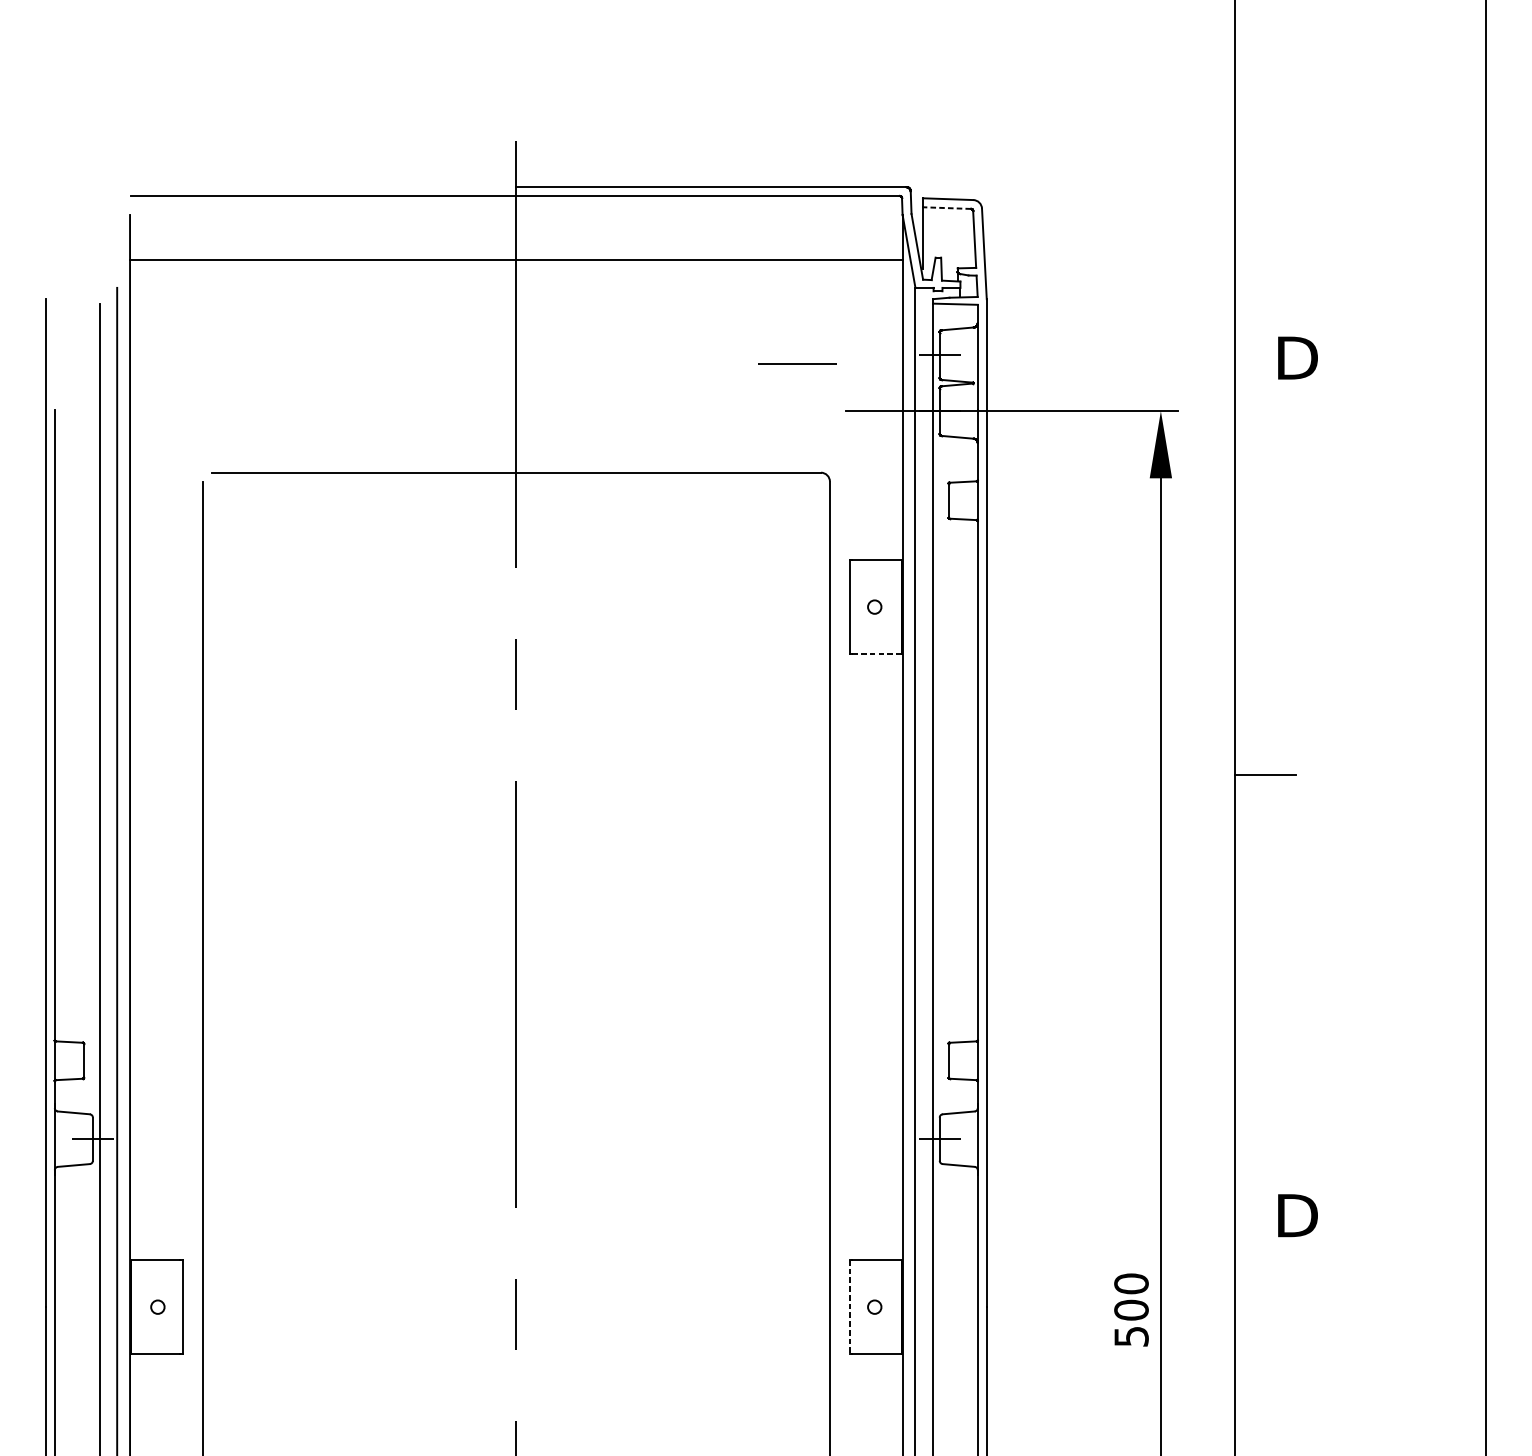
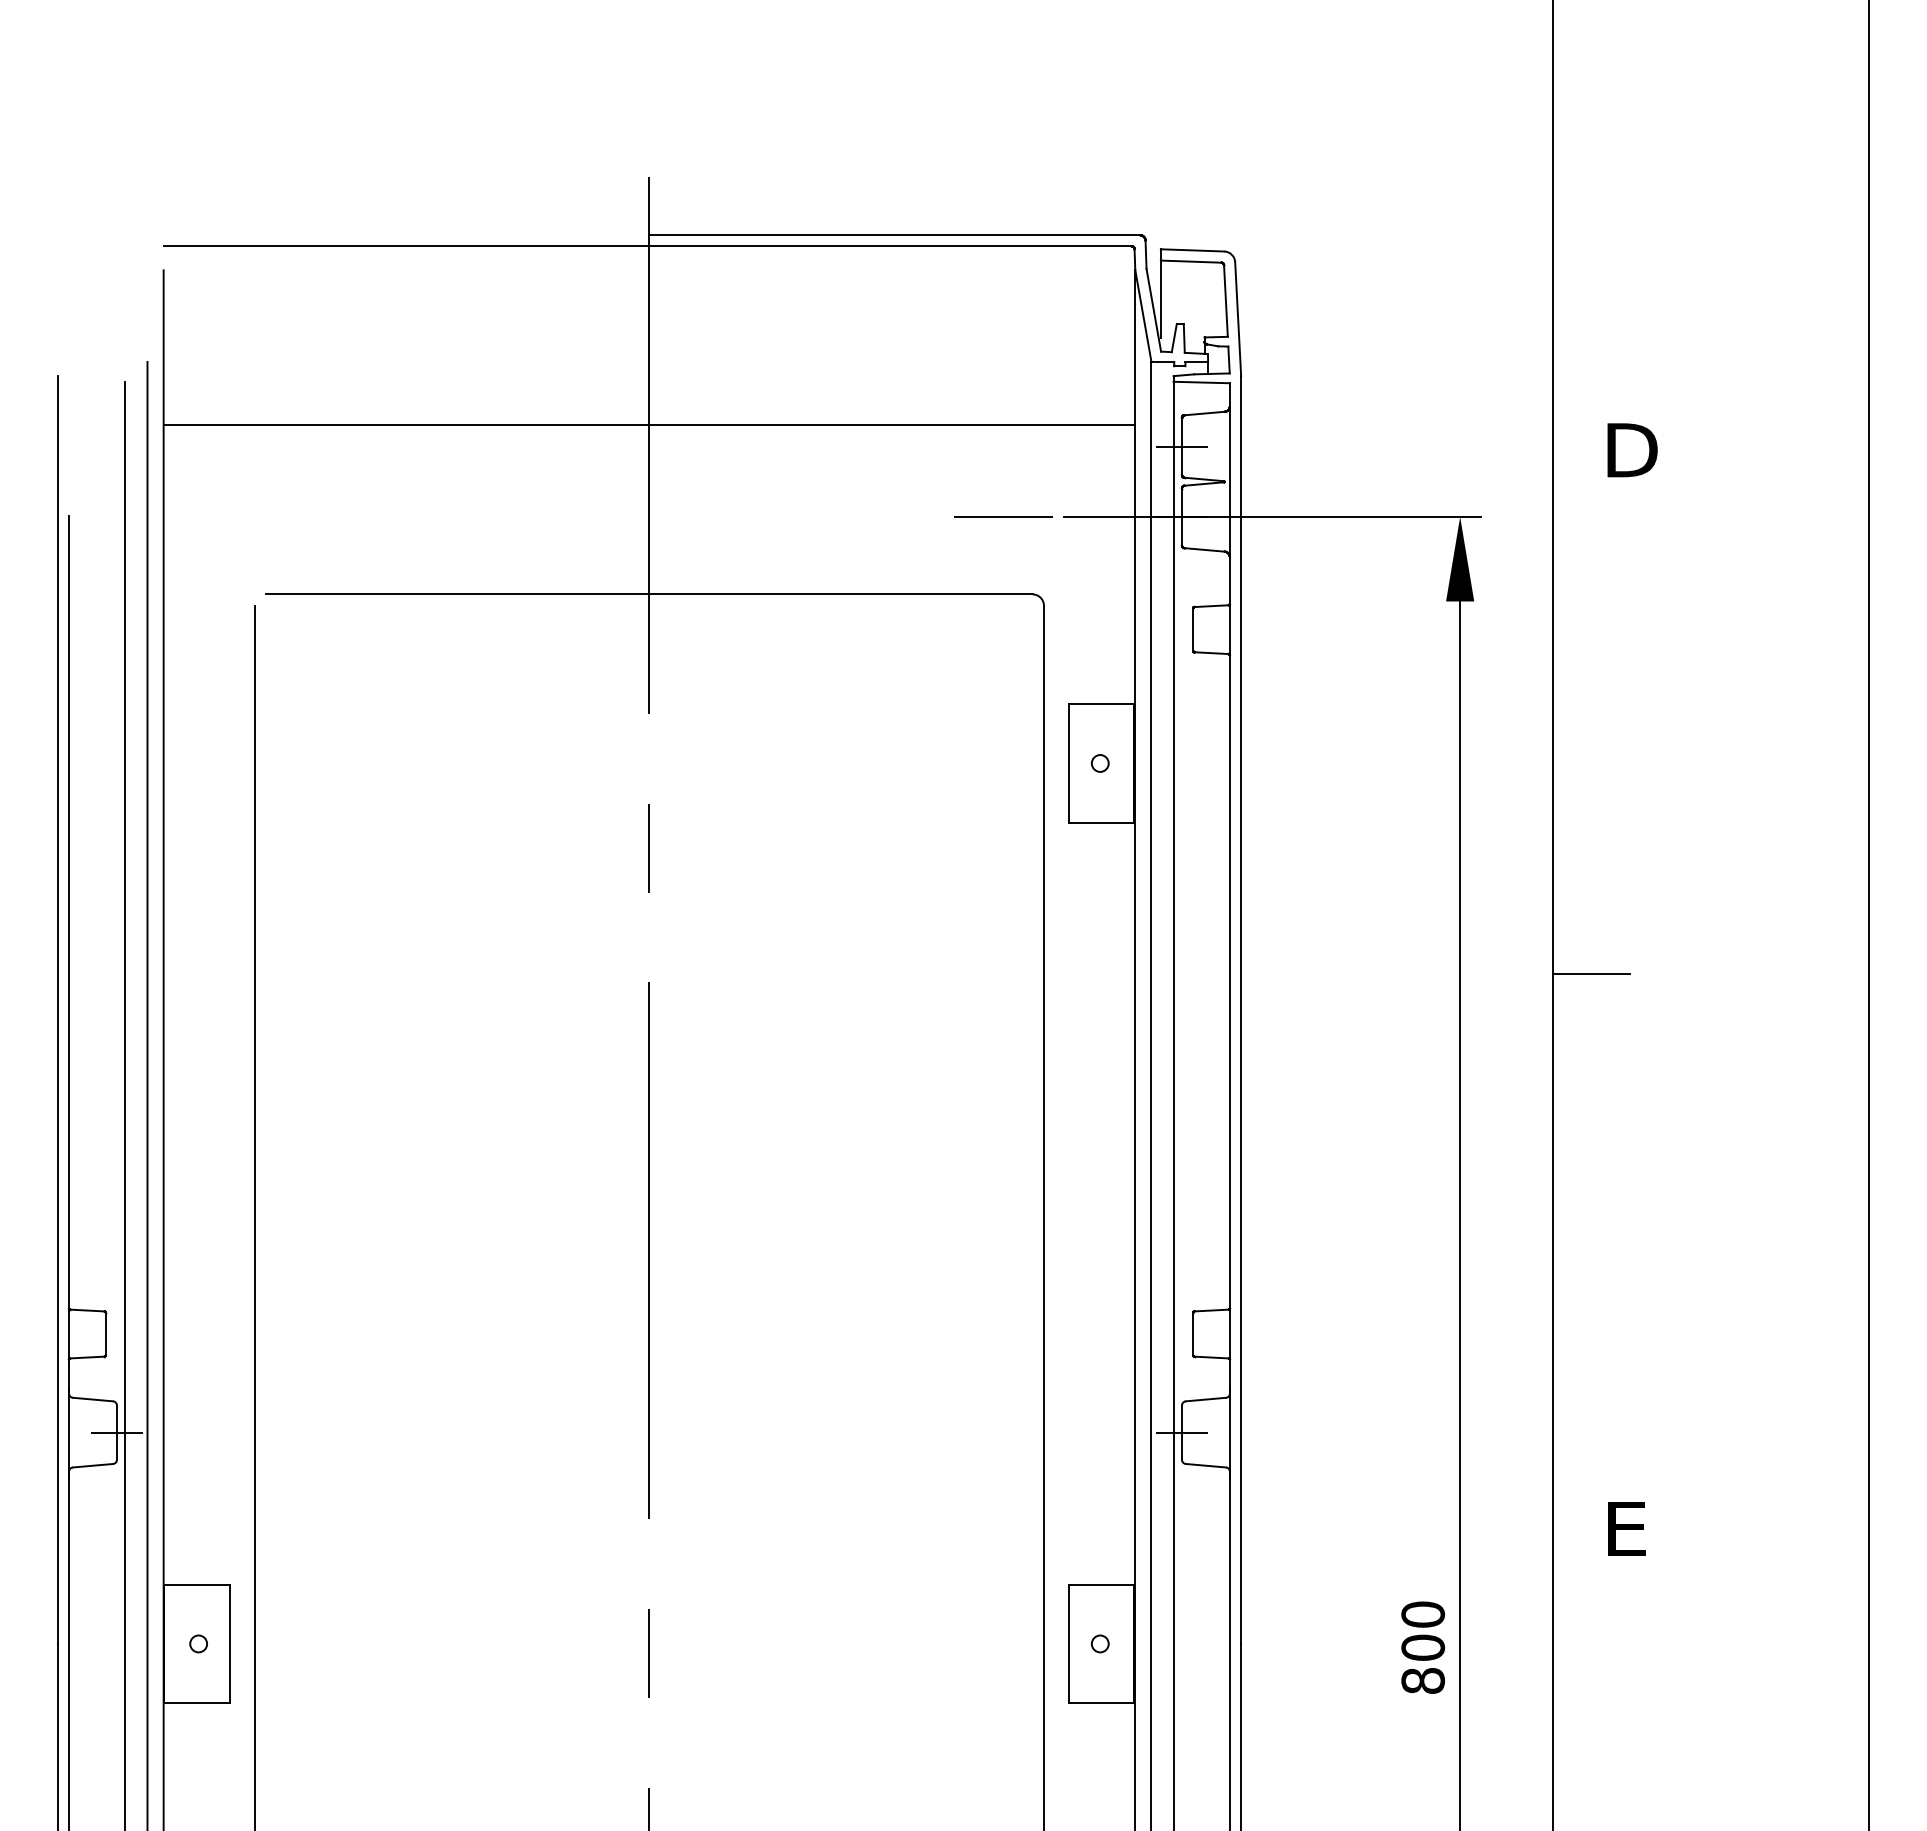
line: (946, 208) -> (1190, 261), dashed -> solid
line: (516, 260) -> (649, 425), moved
line: (797, 363) -> (1003, 516), moved
line: (877, 654) -> (1103, 822), dashed -> solid
text: (1297, 1215) -> (1632, 1528), D -> E
line: (850, 1307) -> (1069, 1644), dashed -> solid
text: (1131, 1336) -> (1423, 1680), 500 -> 800

